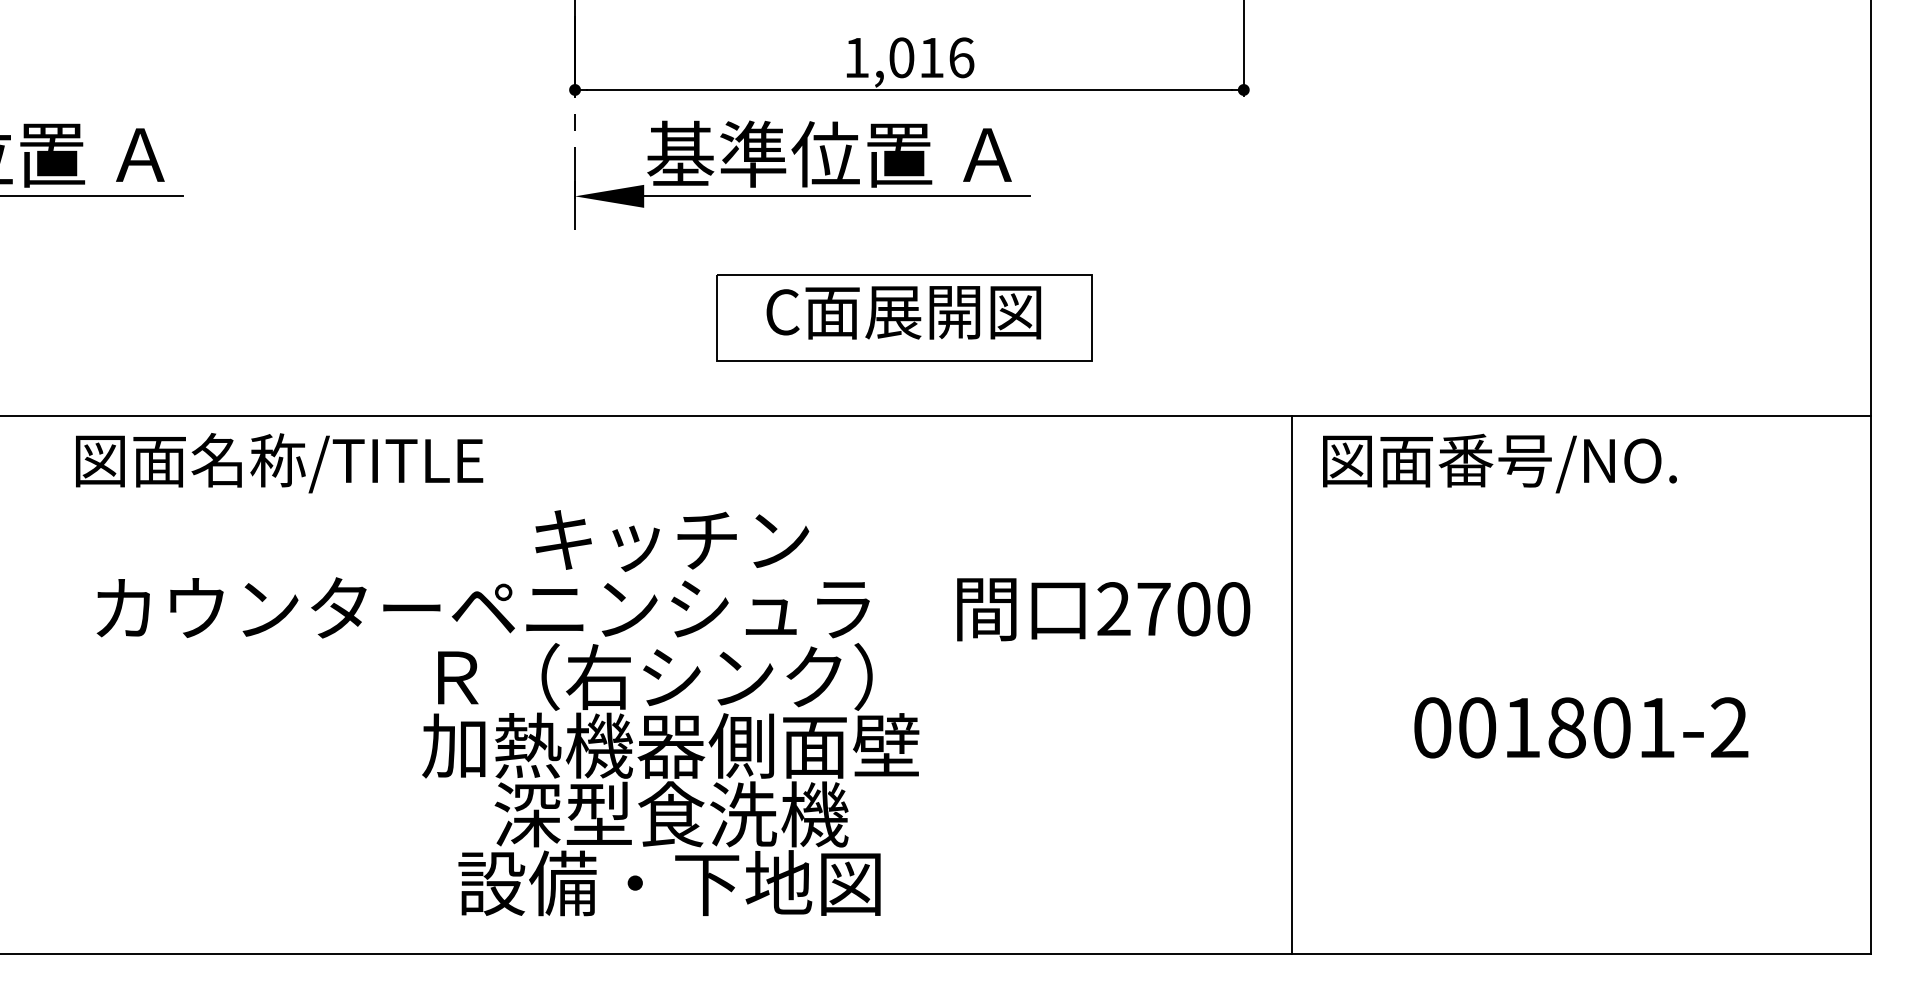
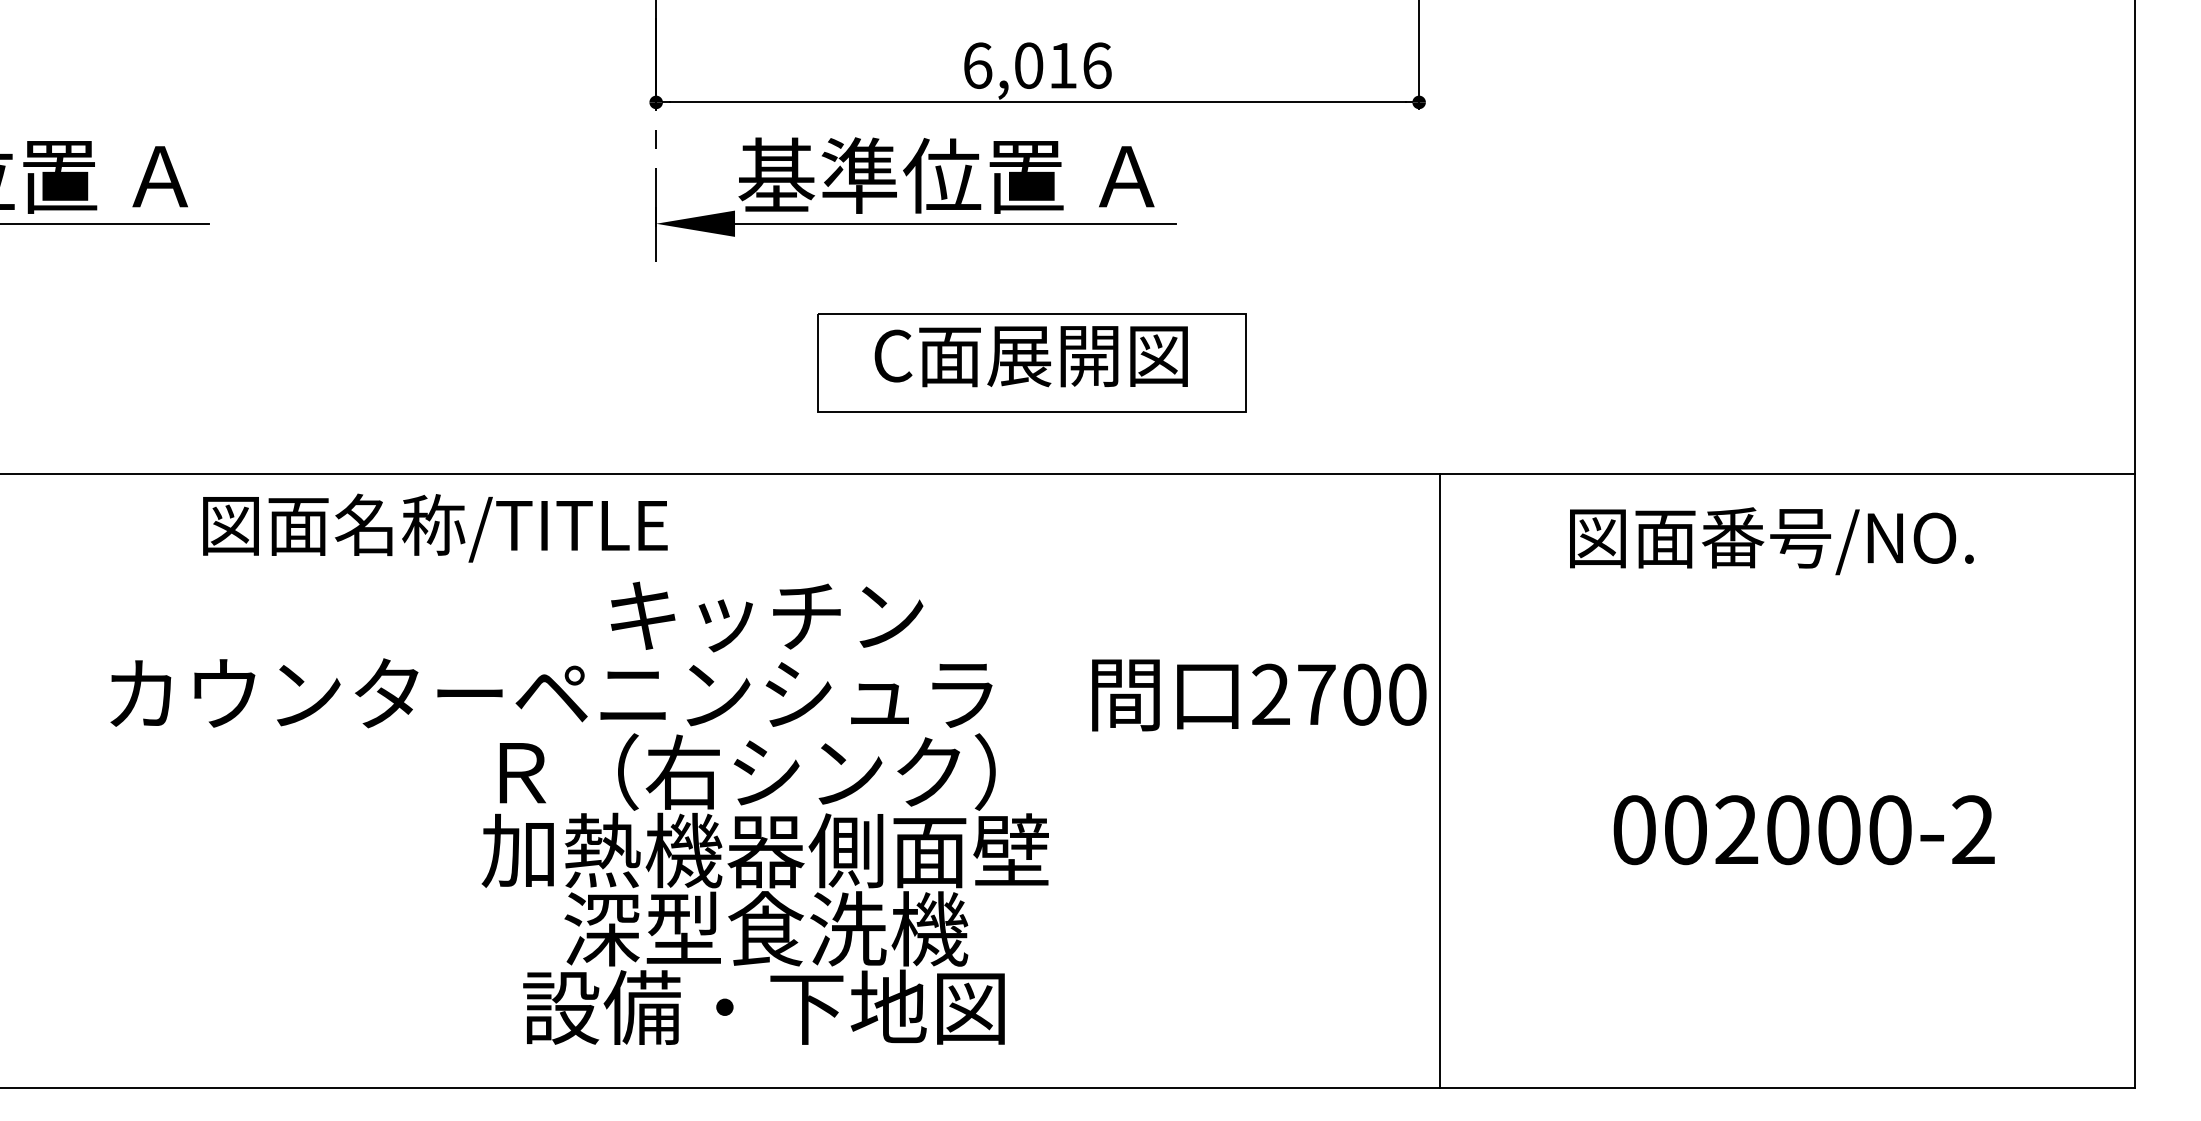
text: (857, 57) -> (978, 65), 1,016 -> 6,016
text: (279, 463) -> (435, 528), moved
text: (1499, 463) -> (1771, 541), moved
line: (1291, 684) -> (1439, 780), moved
text: (1589, 727) -> (1813, 829), 001801-2 -> 002000-2

